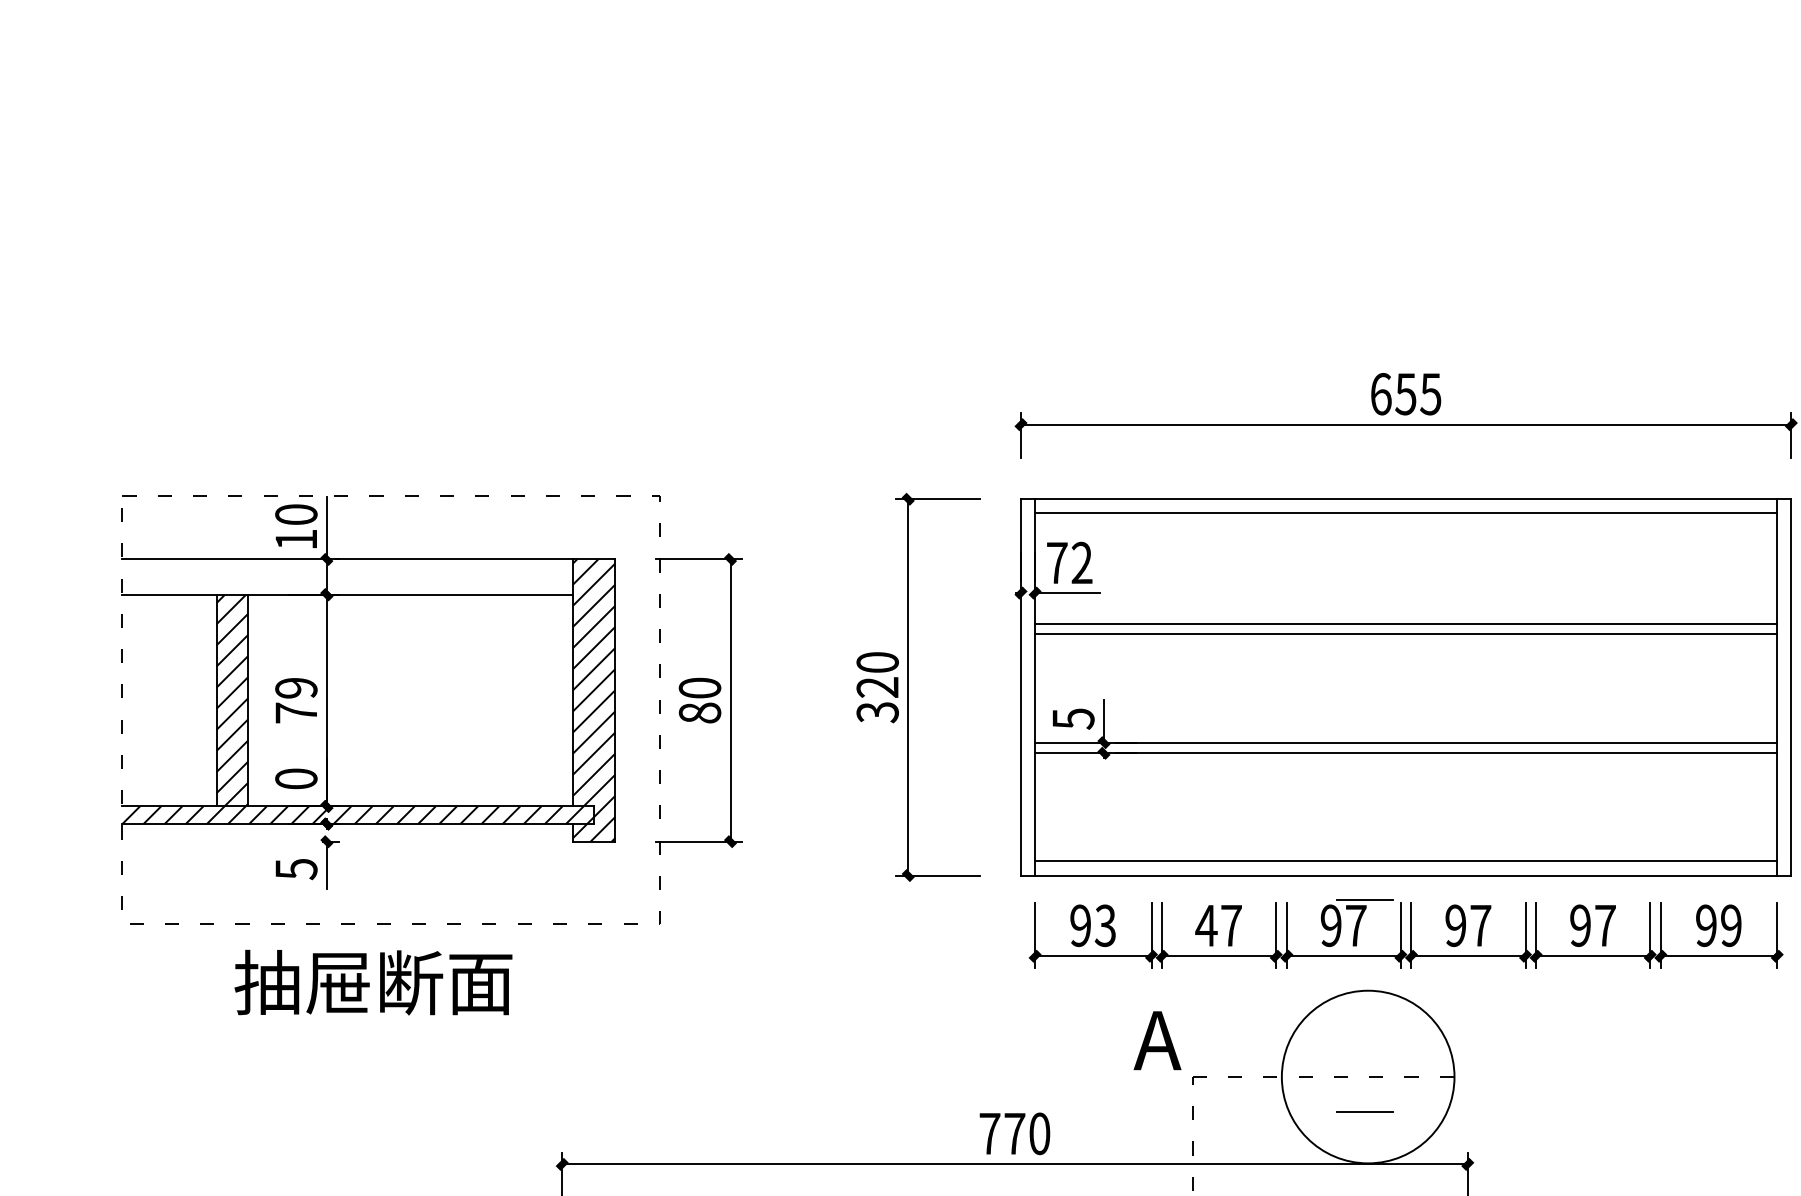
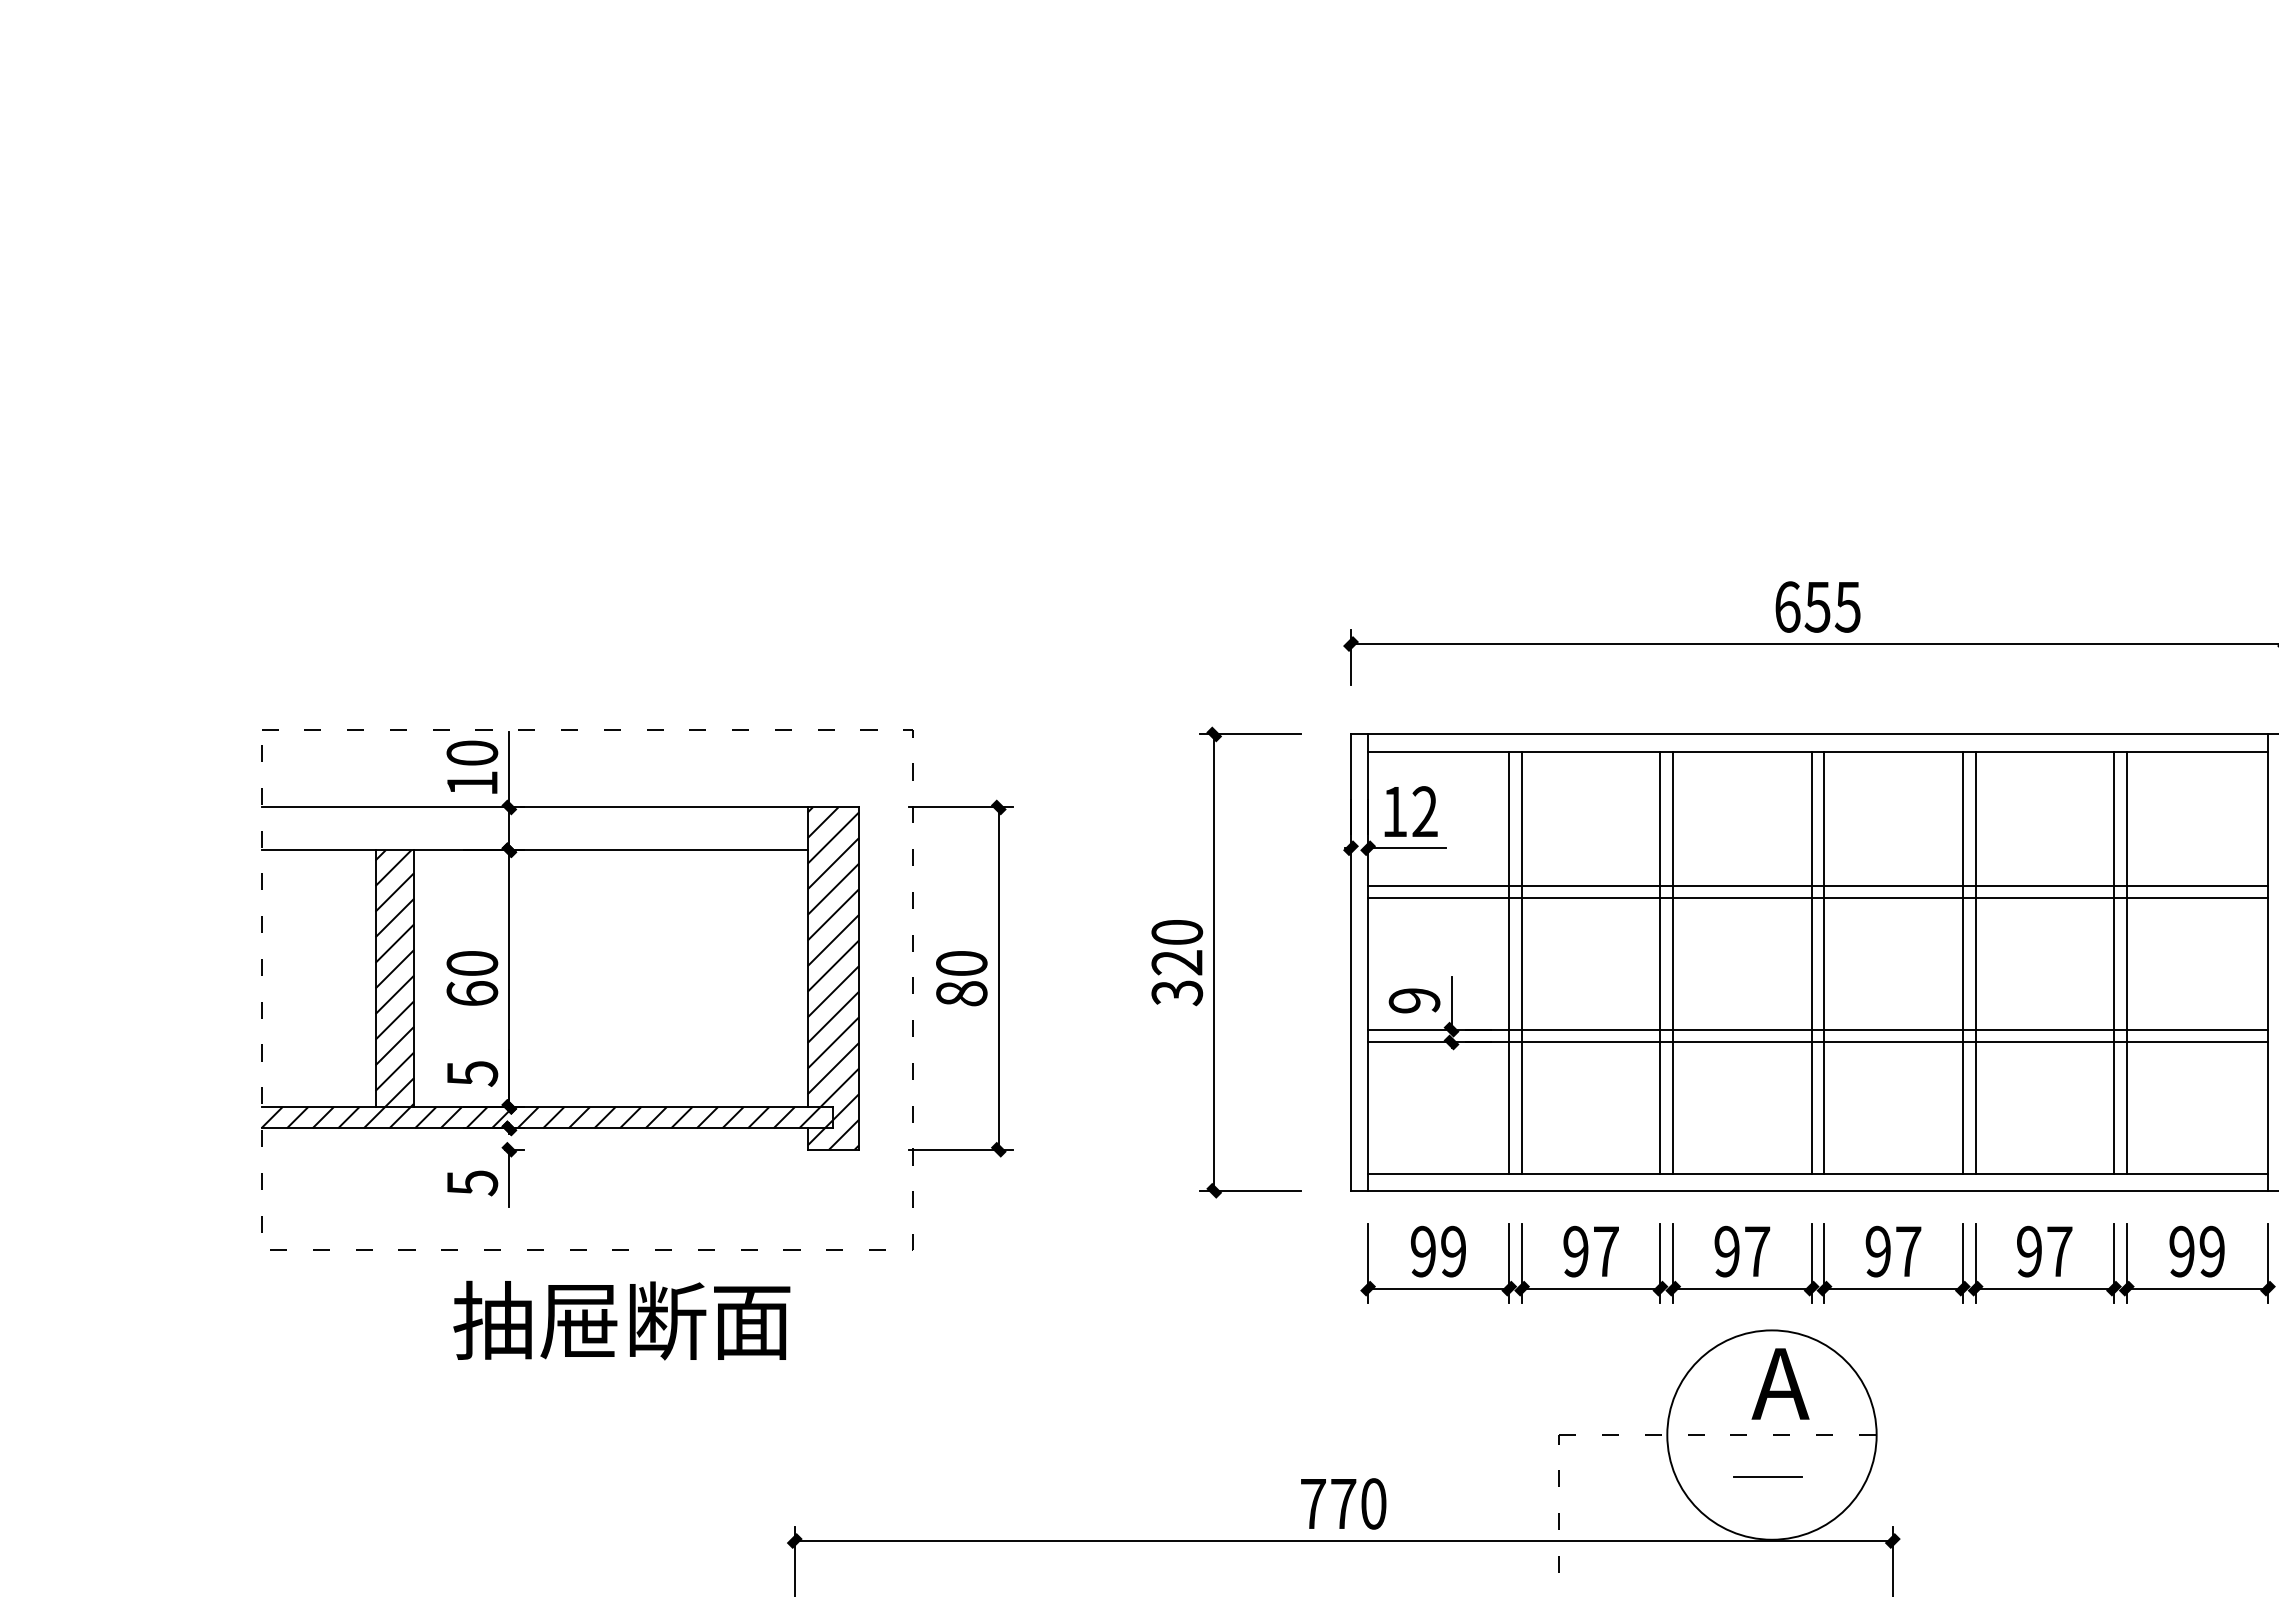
text: (1056, 562) -> (1394, 811), 72 -> 12
line: (1151, 687) -> (1509, 962), added
line: (1162, 687) -> (1522, 962), added
line: (1276, 687) -> (1660, 962), added
line: (1286, 687) -> (1673, 962), added
line: (1400, 687) -> (1811, 962), added
line: (1411, 687) -> (1824, 962), added
line: (1525, 687) -> (1962, 962), added
line: (1536, 687) -> (1975, 962), added
line: (1649, 687) -> (2113, 962), added
line: (1660, 687) -> (2126, 962), added
text: (296, 700) -> (472, 978), 79 -> 60
text: (1073, 719) -> (1414, 1001), 5 -> 9
text: (296, 778) -> (472, 1073), 0 -> 5
line: (1364, 899) -> (1767, 1219), removed
text: (1104, 925) -> (1452, 1251), 93 -> 99
text: (1206, 925) -> (1575, 1251), 47 -> 97
text: (373, 982) -> (621, 1320), moved
text: (1157, 1040) -> (1780, 1383), moved

